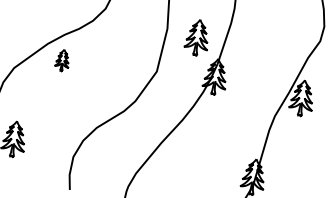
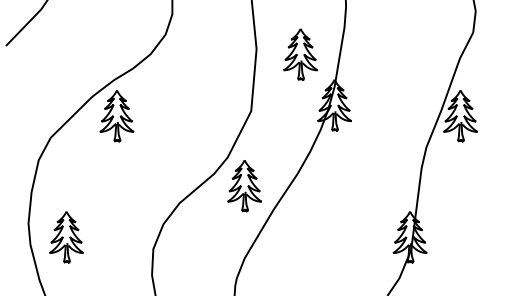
part: (62, 60) -> (116, 116), size x1.67
part: (143, 123) -> (244, 186), added

